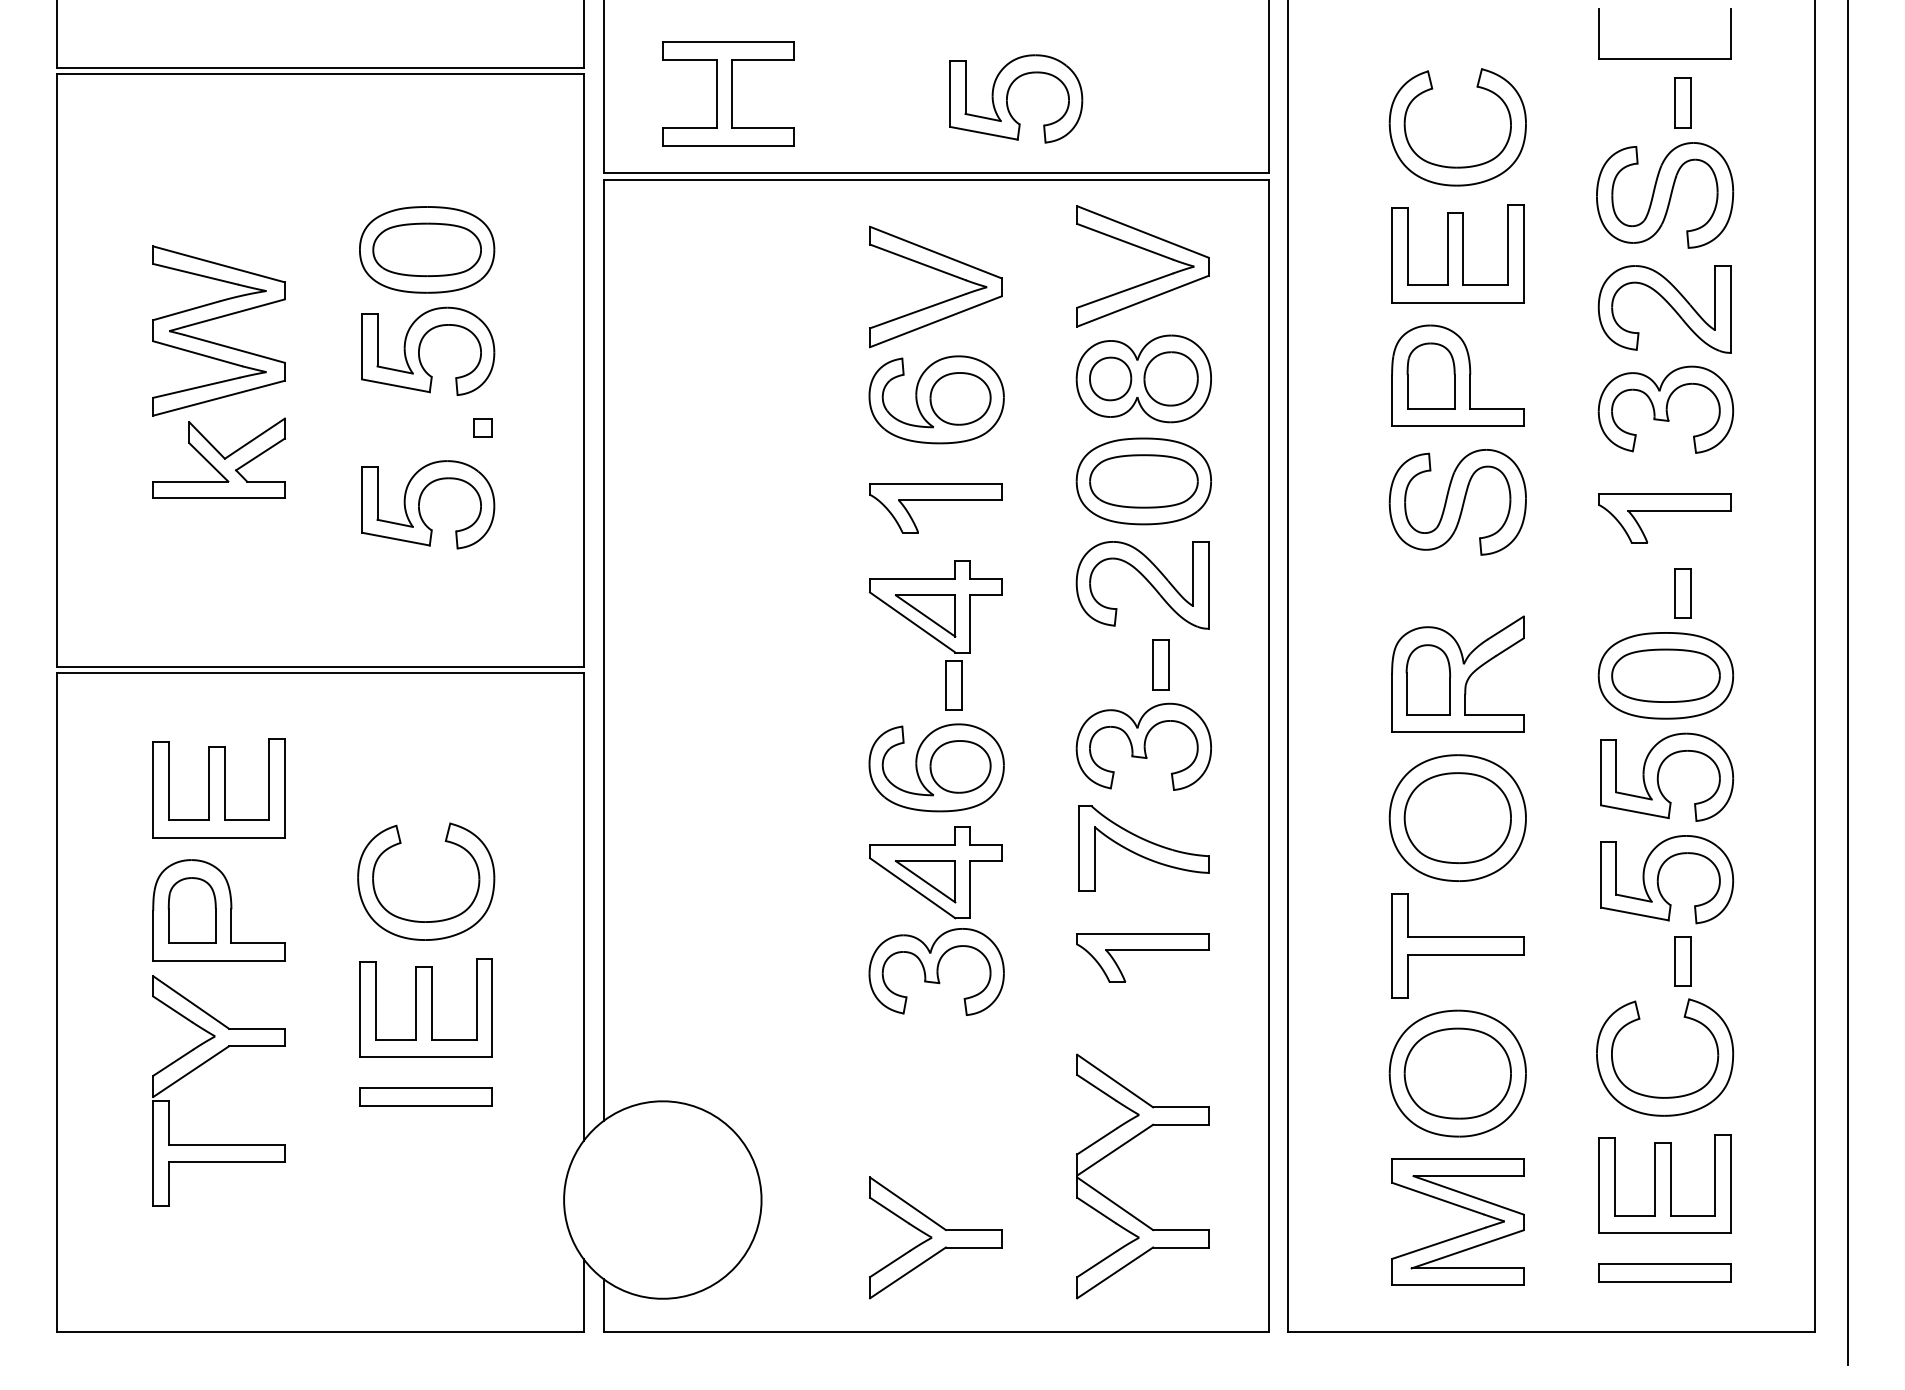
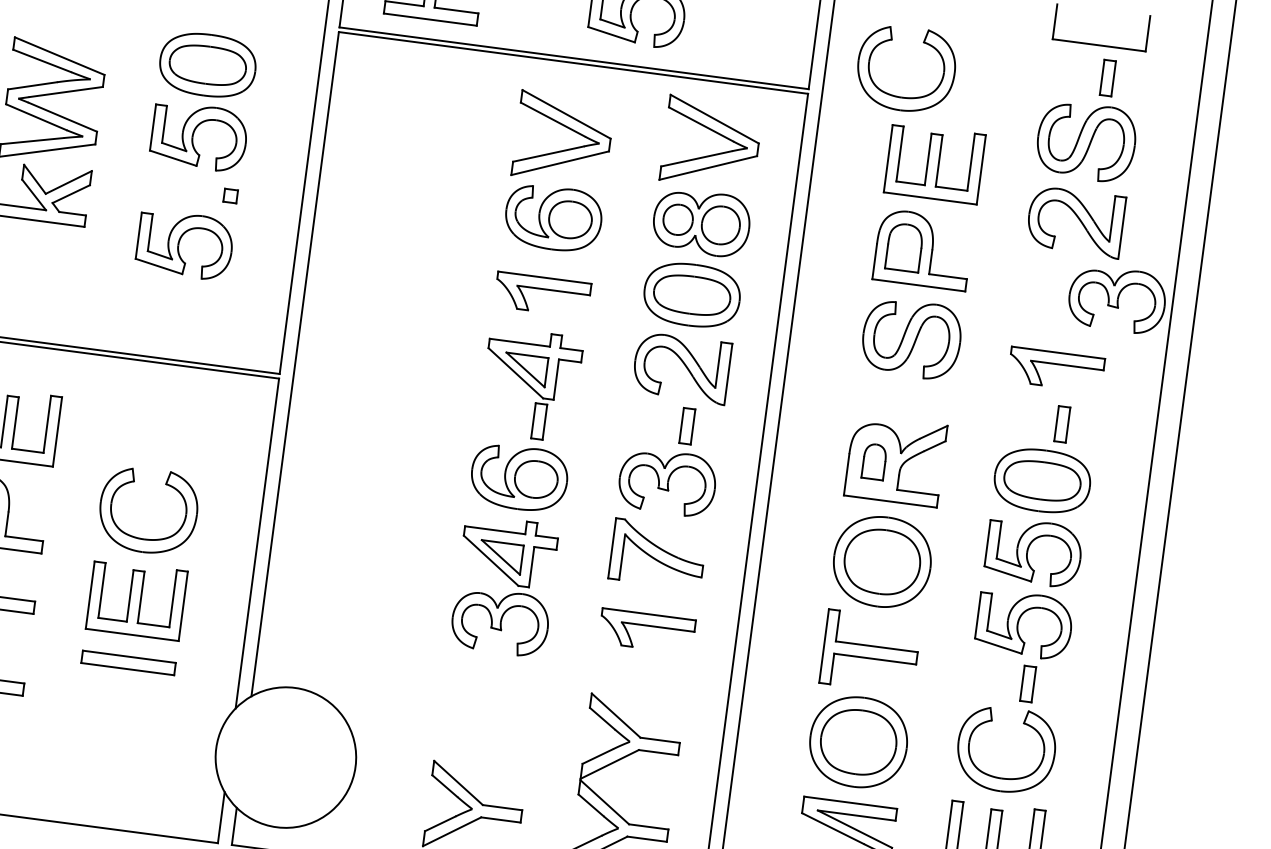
part: (1457, 166) -> (902, 96), moved
part: (1665, 409) -> (1116, 299), moved
part: (1428, 679) -> (874, 461), size x0.7

